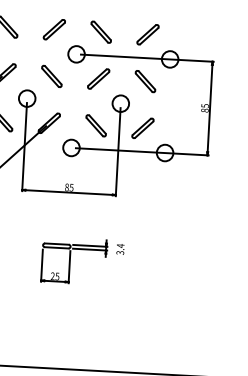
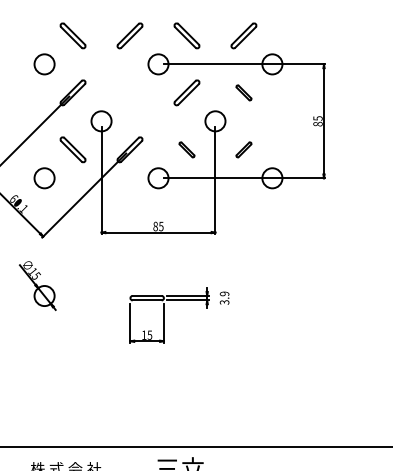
part: (51, 76) -> (129, 92), removed
part: (145, 81) -> (243, 92), size x0.6
part: (95, 125) -> (186, 149), size x0.6
part: (142, 128) -> (243, 149), size x0.6
text: (120, 245) -> (224, 293), 3.4 -> 3.9
text: (53, 275) -> (144, 334), 25 -> 15

